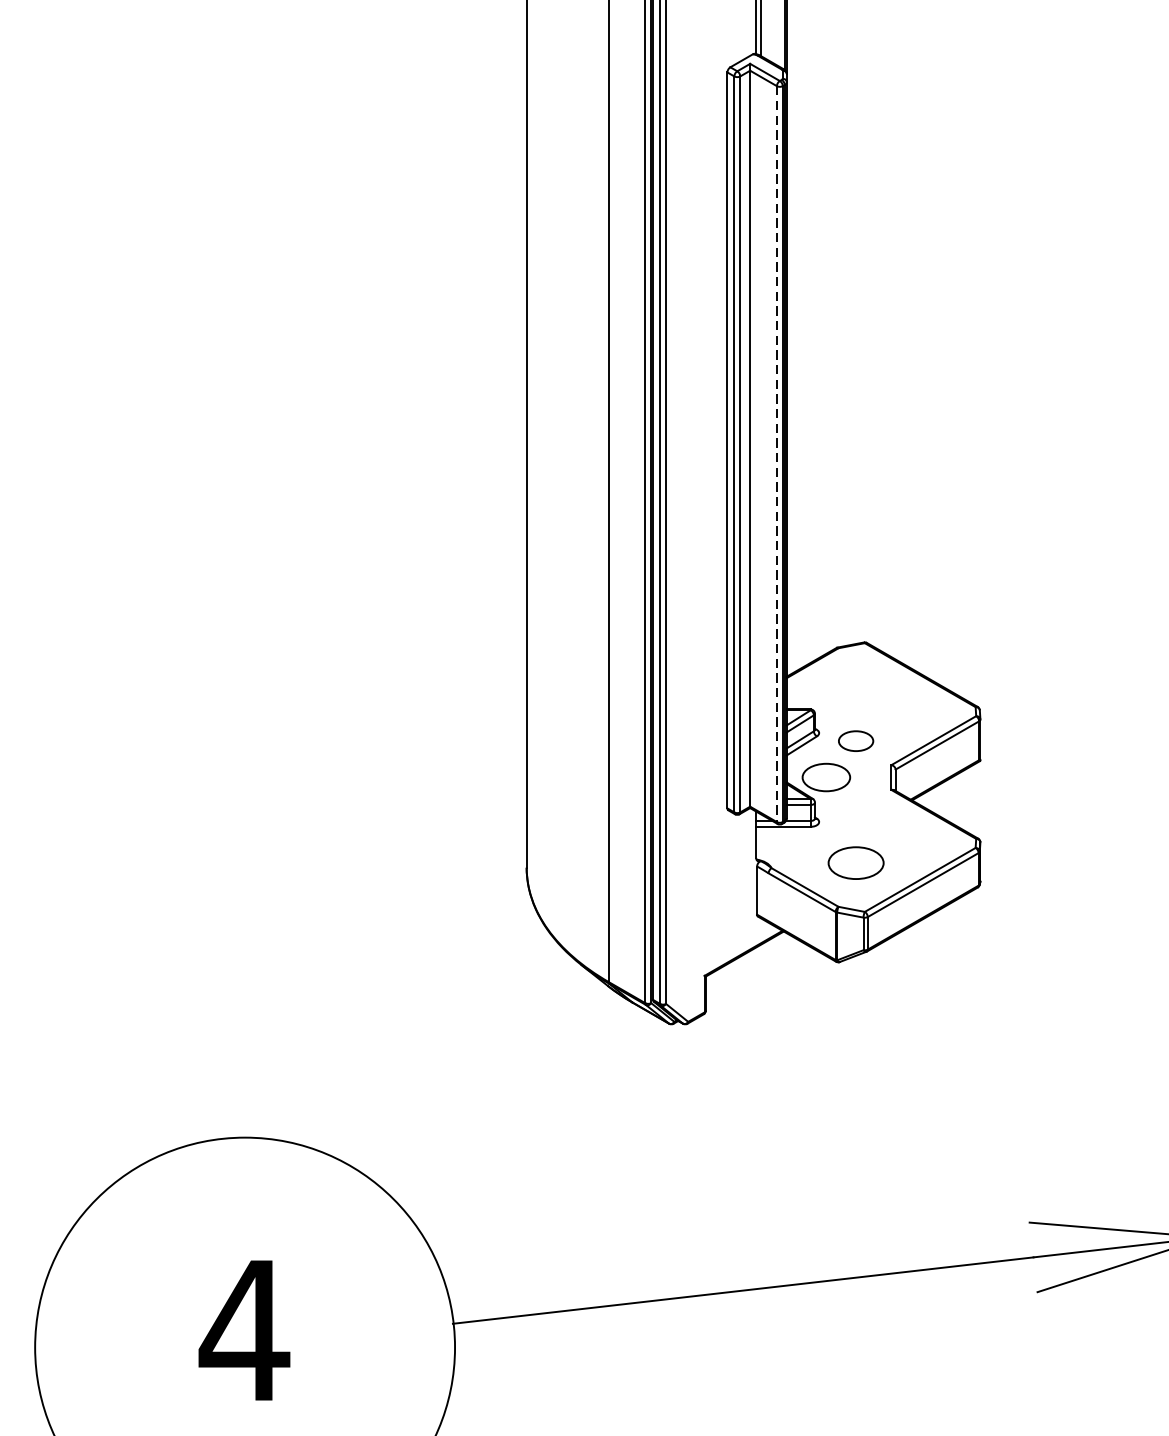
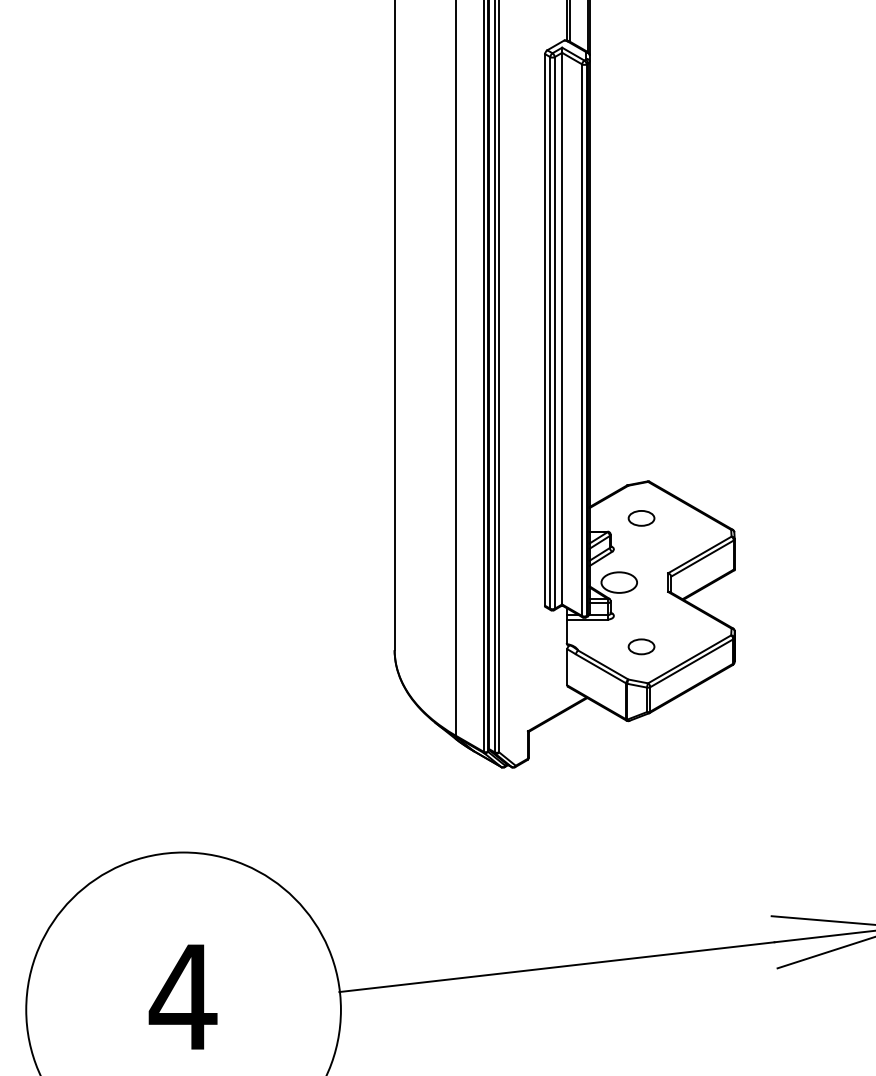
line: (777, 454) -> (582, 340), dashed -> solid
part: (856, 741) -> (641, 518), moved
part: (856, 862) -> (641, 646), size x0.62

